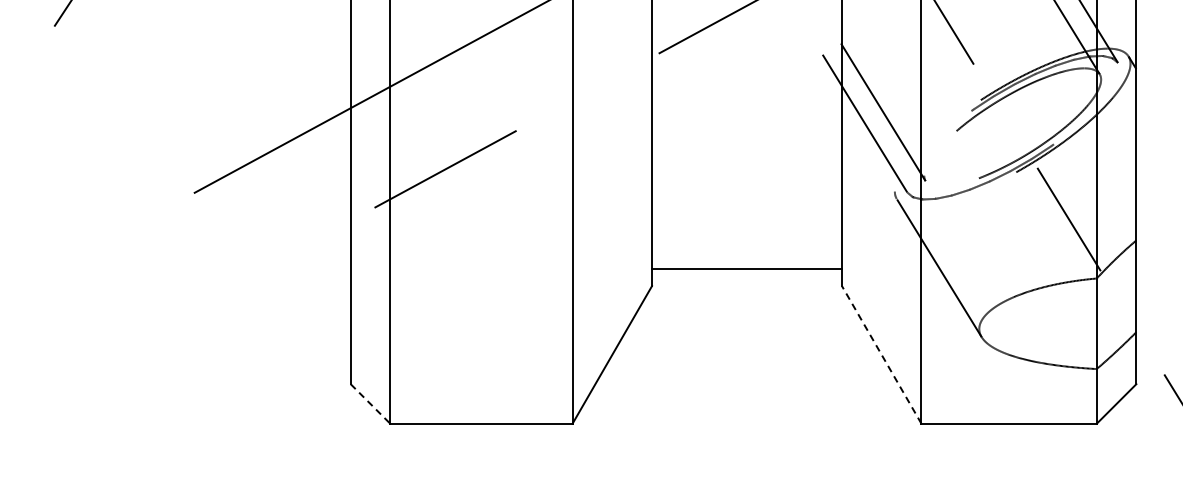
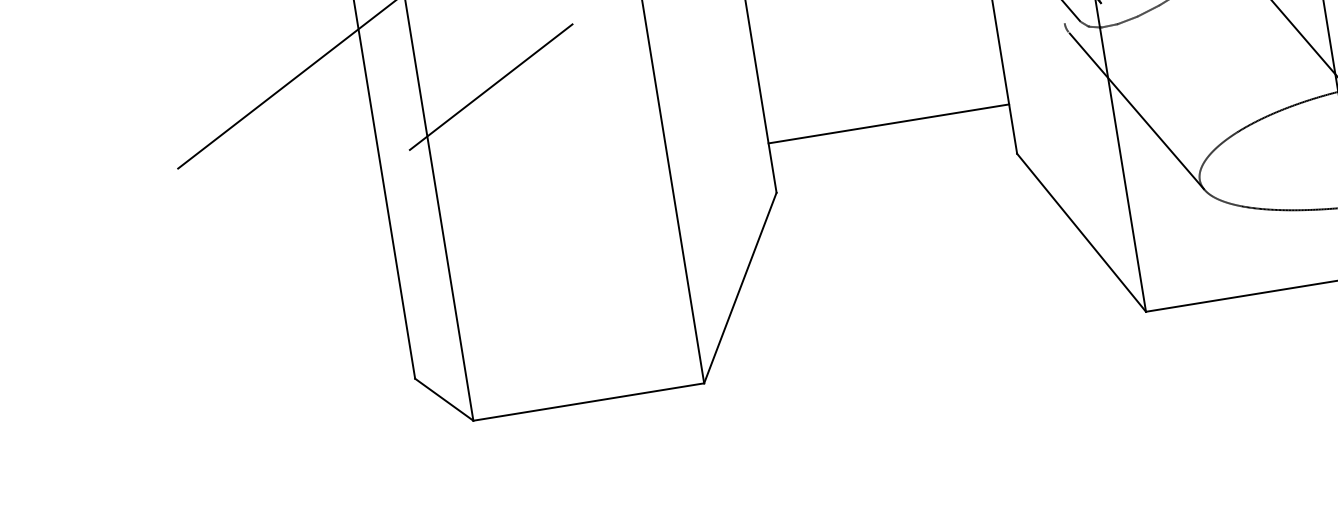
line: (747, 269) -> (889, 124), moved
line: (881, 354) -> (1081, 232), dashed -> solid
line: (370, 403) -> (444, 399), dashed -> solid

